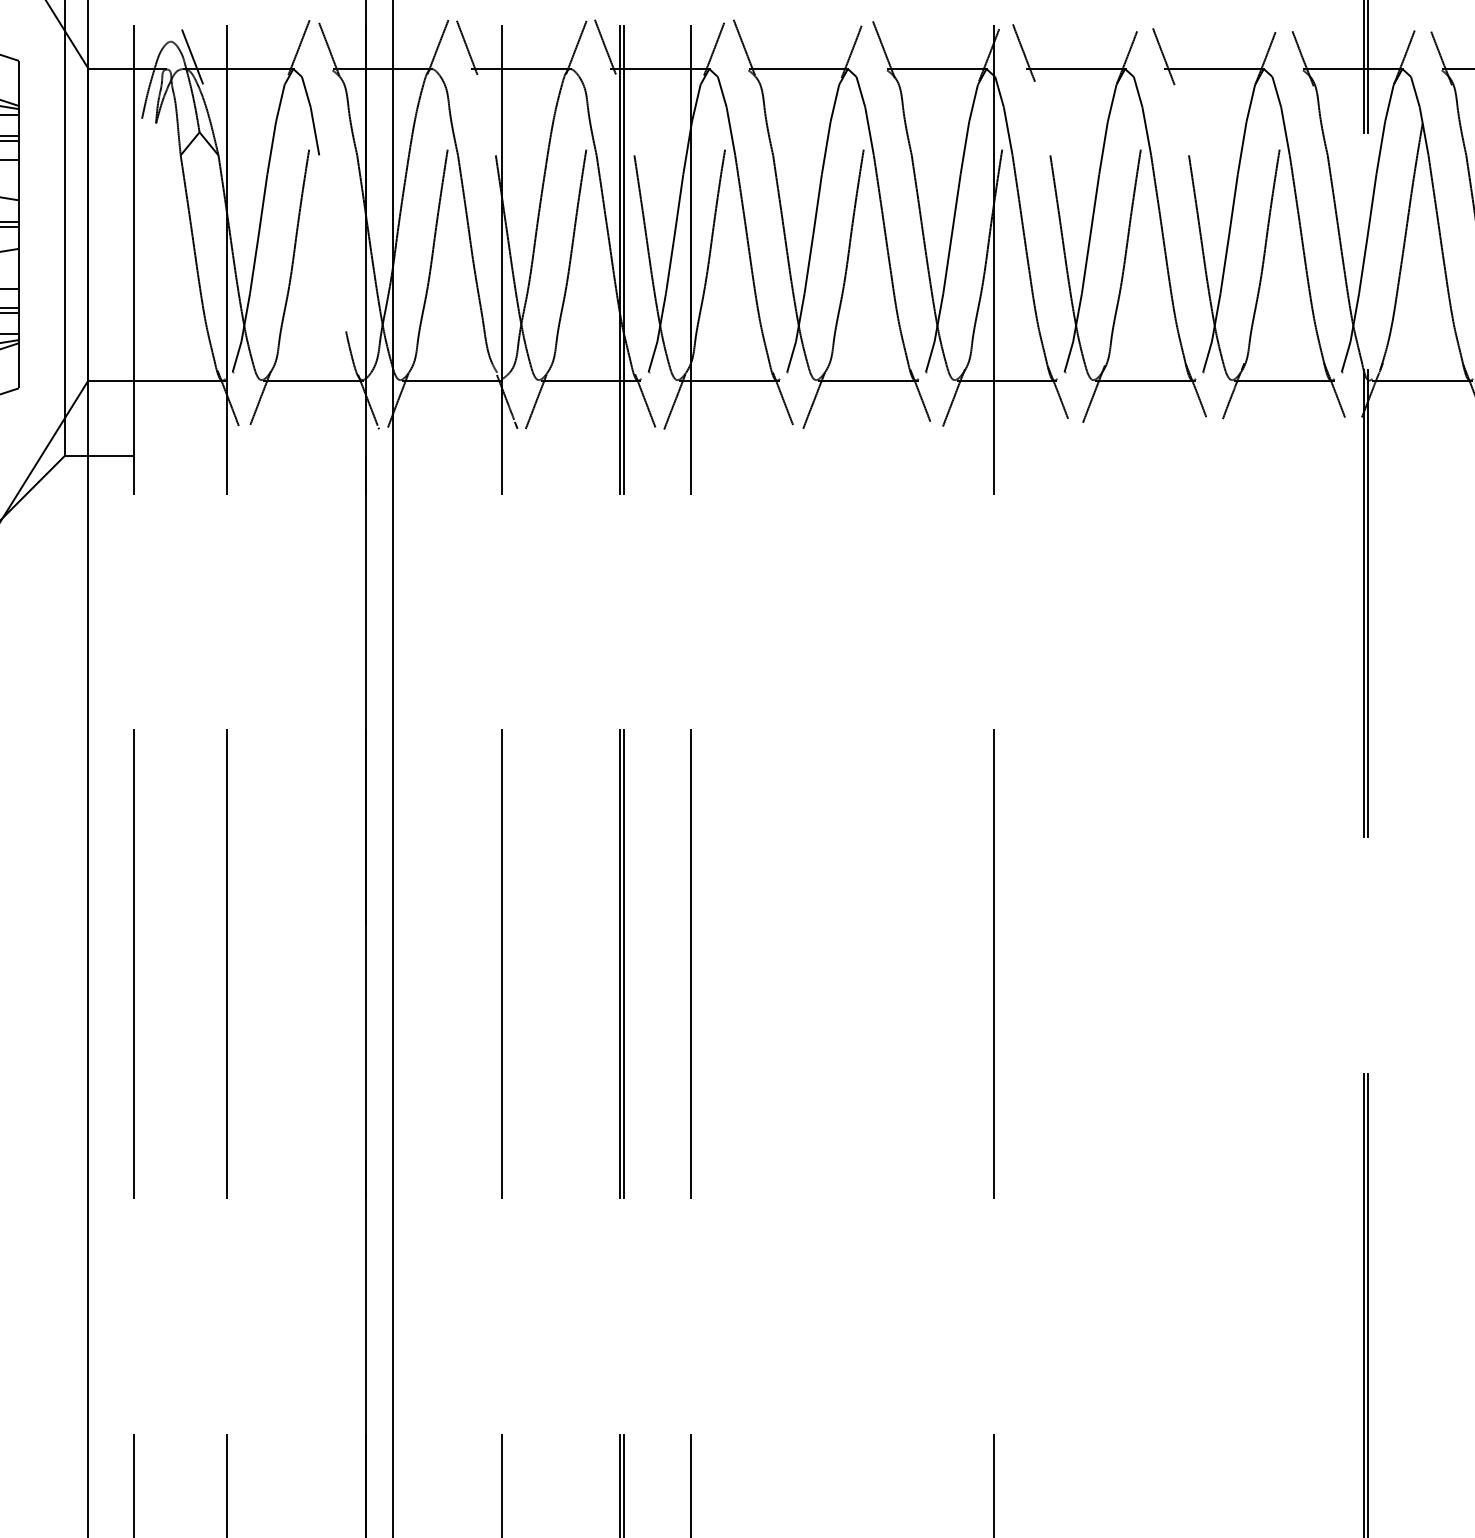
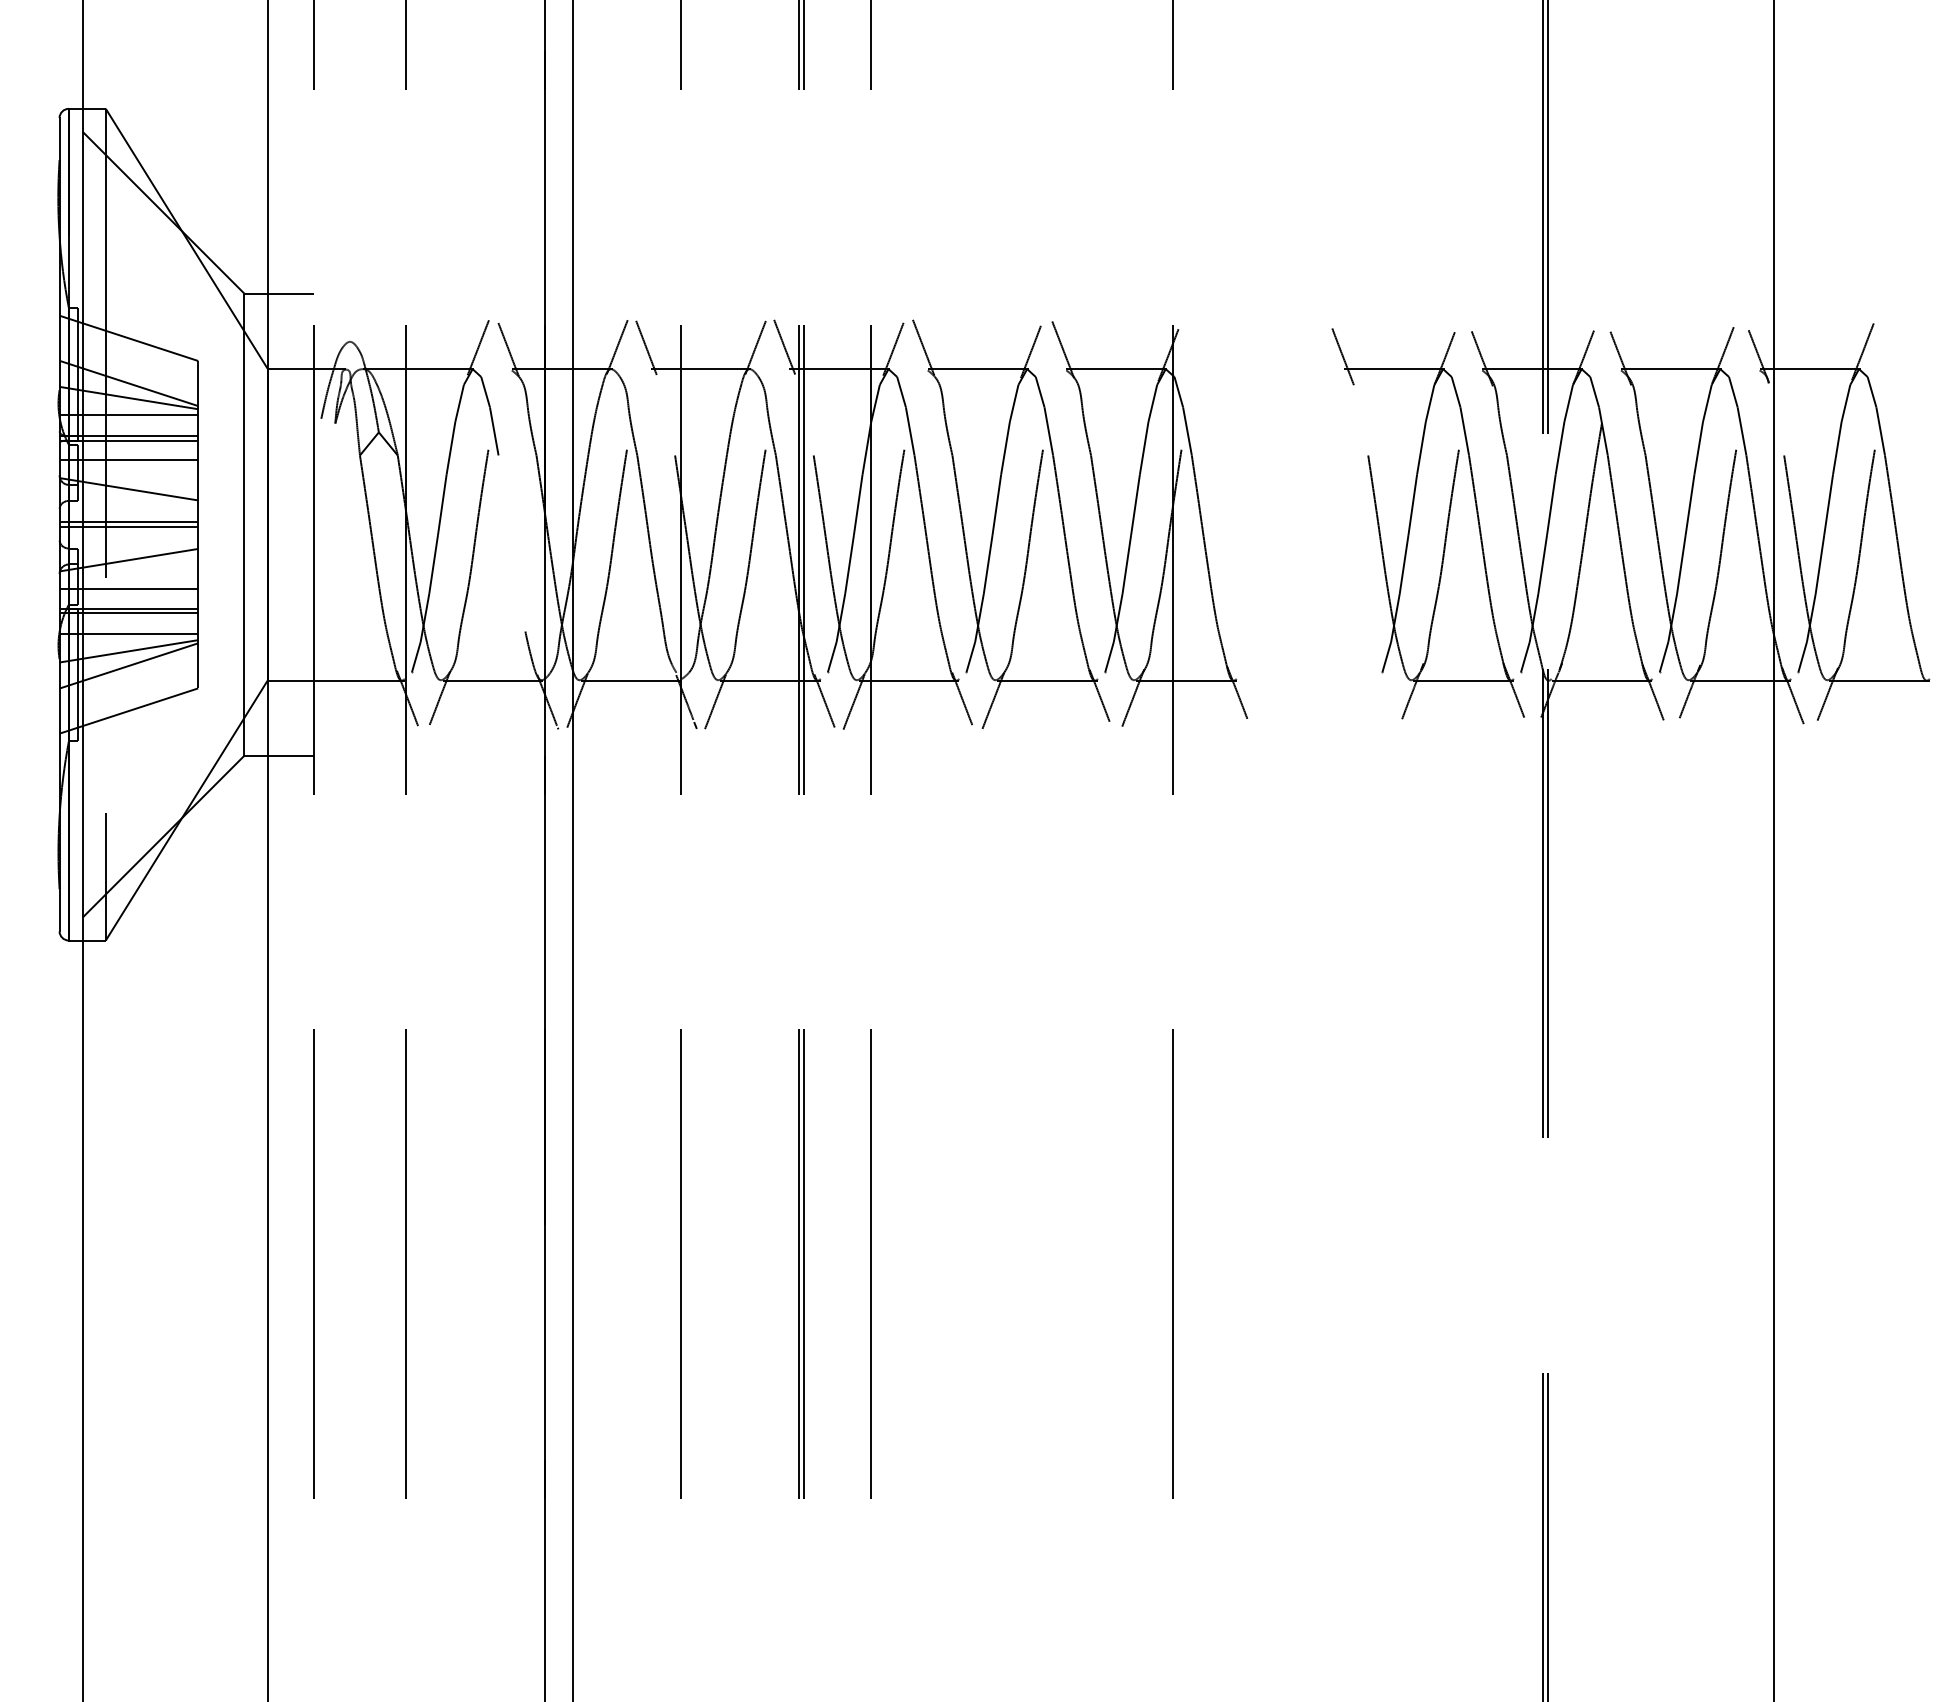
line: (192, 56) -> (371, 356), removed
part: (1109, 223) -> (1288, 523), removed

